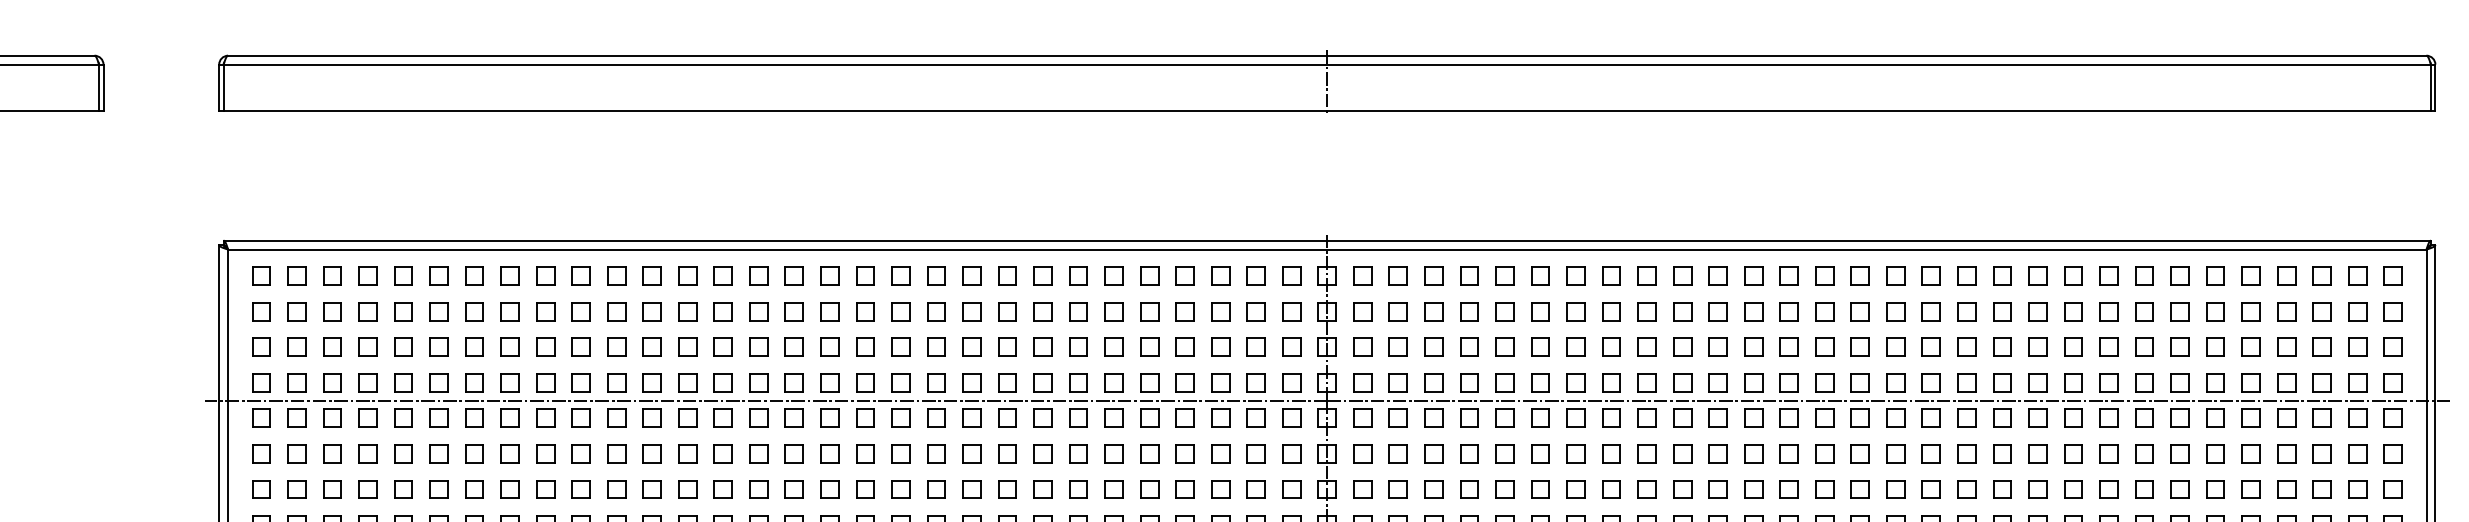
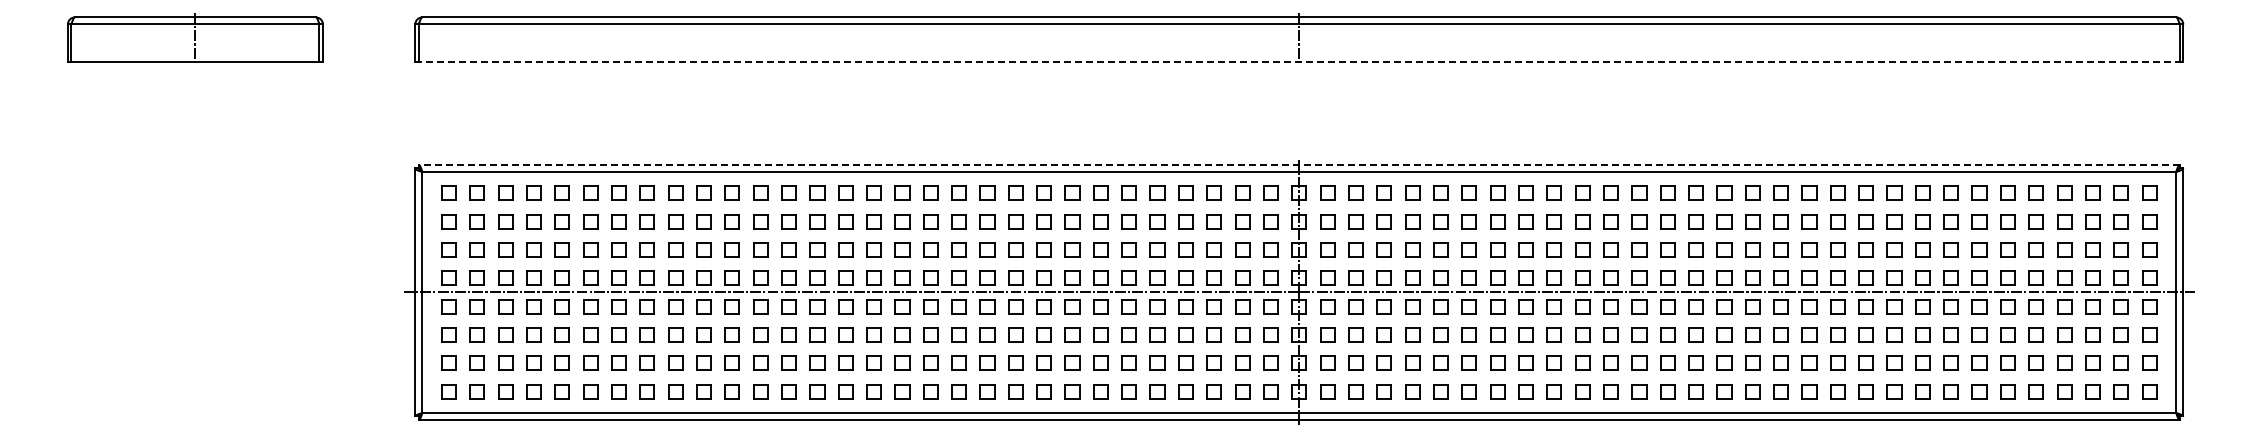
line: (1327, 111) -> (1299, 61), solid -> dashed
line: (1326, 240) -> (1298, 164), solid -> dashed

